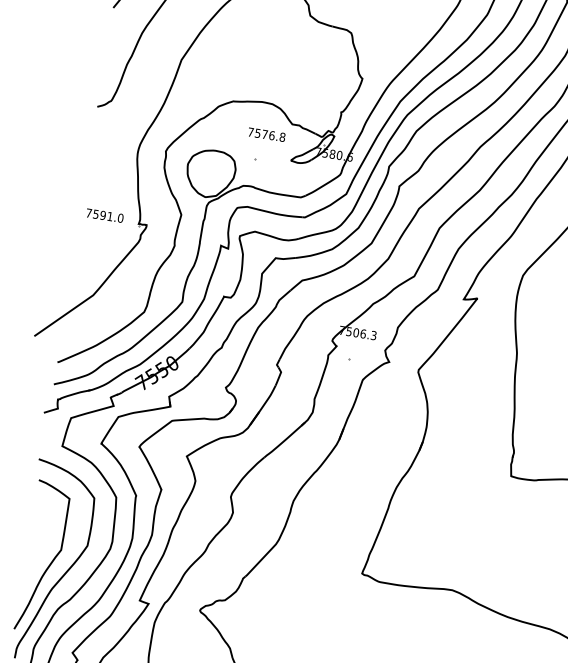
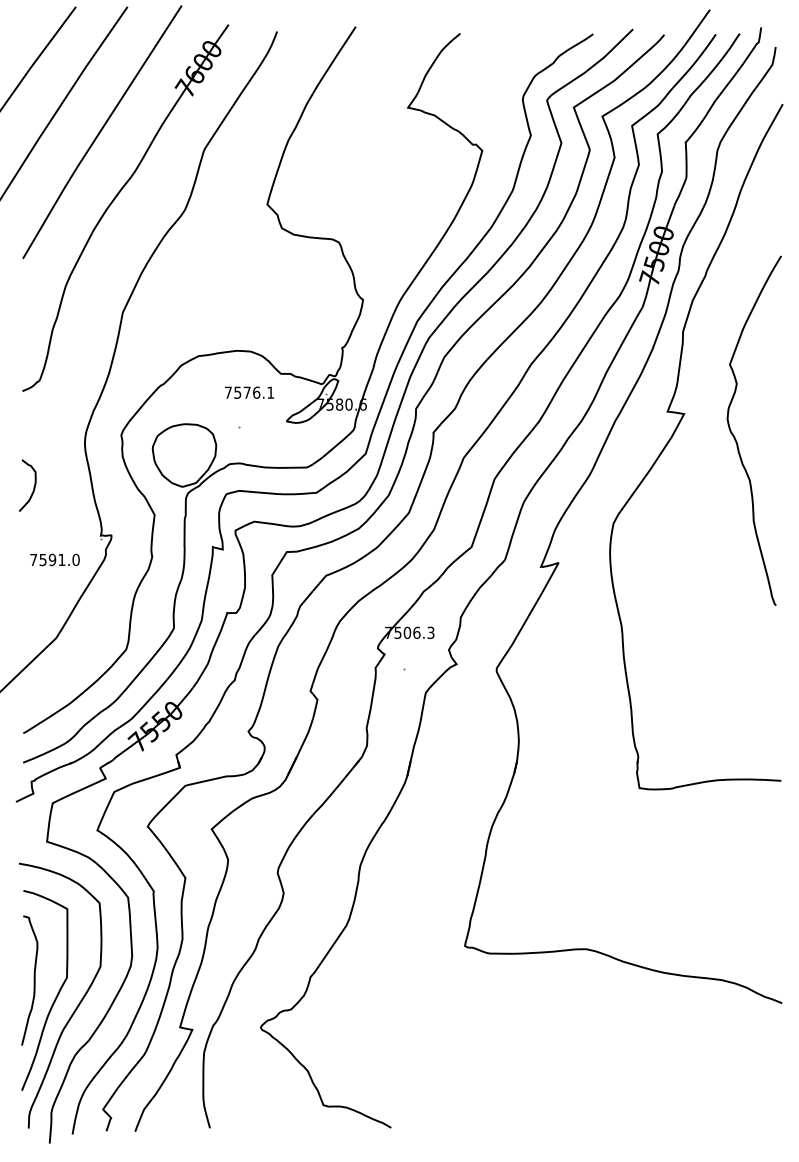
text: (282, 137) -> (270, 392), 7576.8 -> 7576.1
curve: (94, 179) -> (33, 486), added
text: (104, 215) -> (54, 559), moved
curve: (35, 548) -> (33, 980), added

